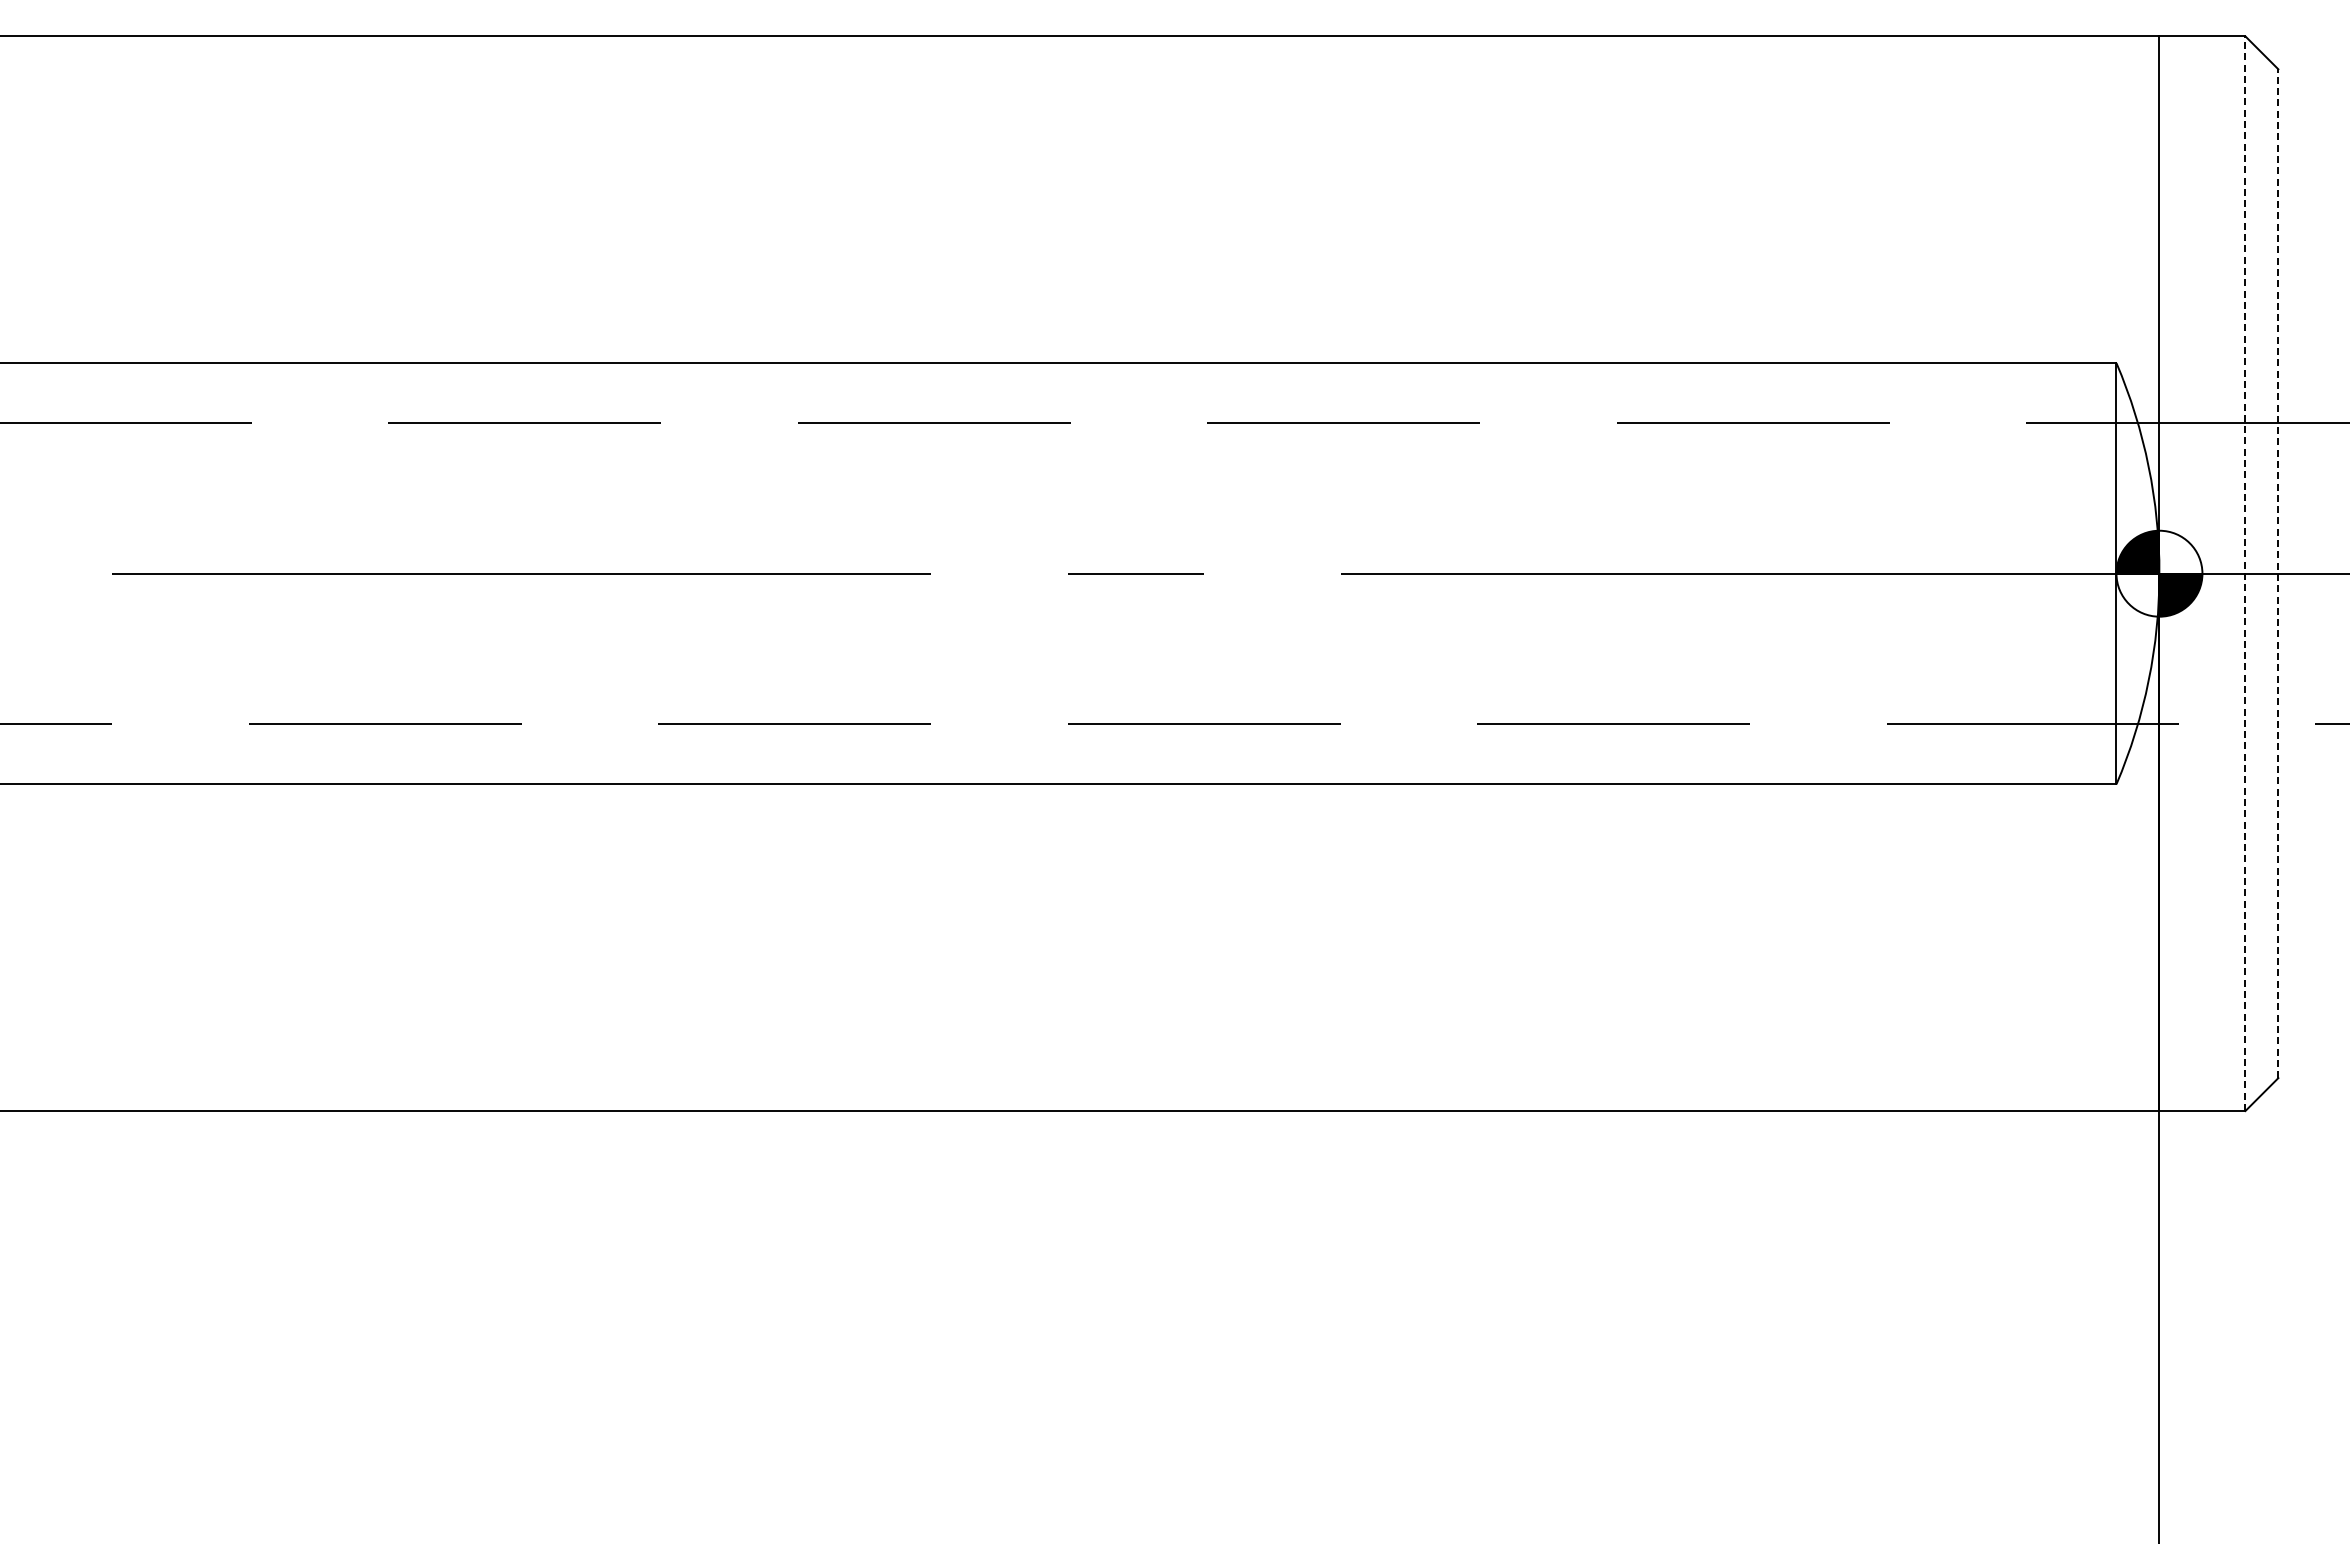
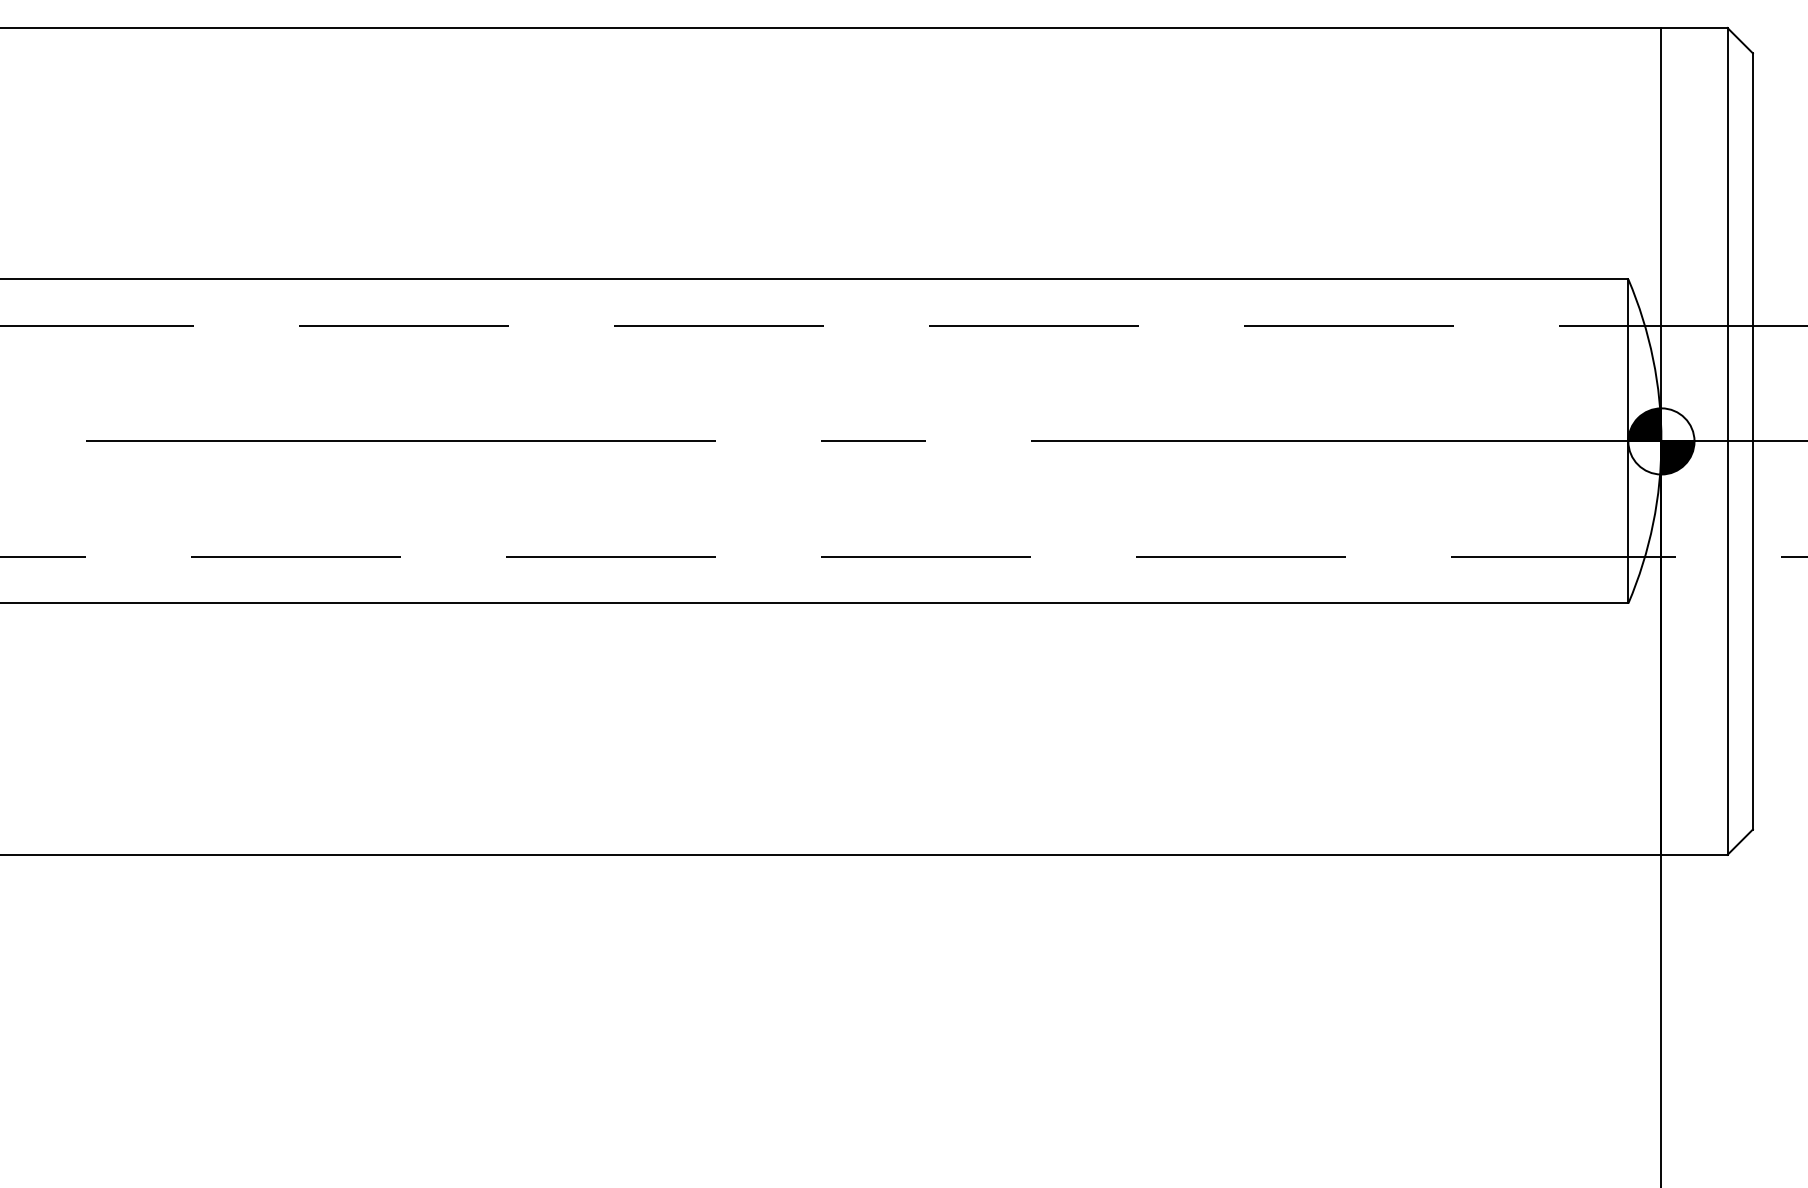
line: (2245, 573) -> (1727, 441), dashed -> solid
line: (2278, 573) -> (1753, 441), dashed -> solid

